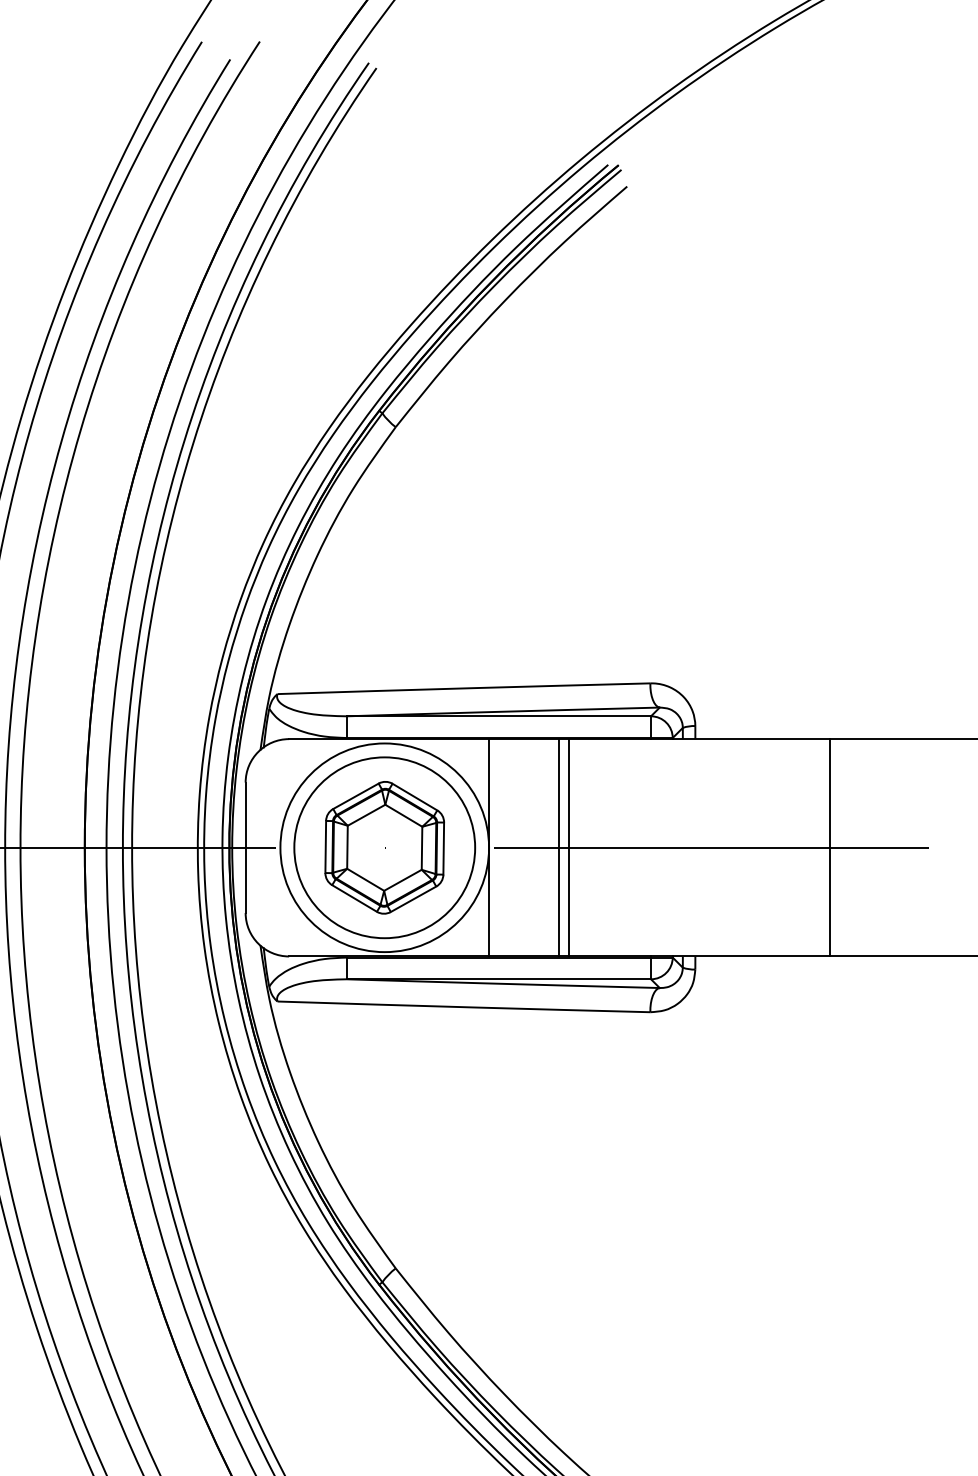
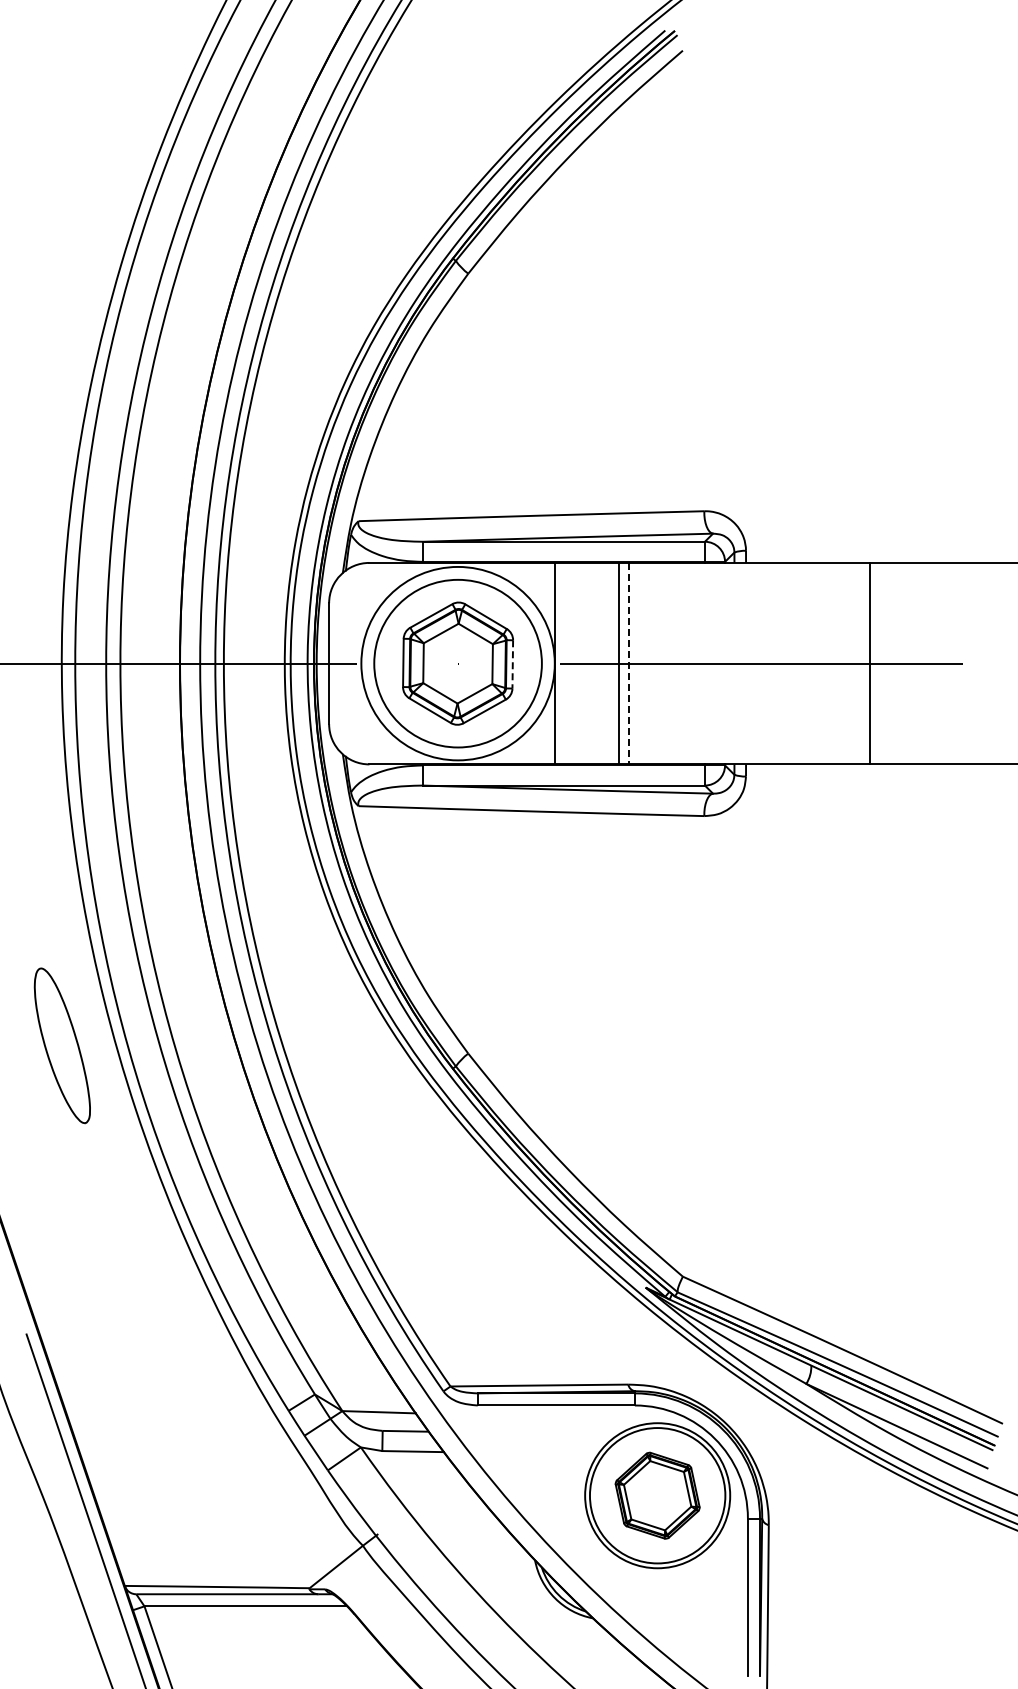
line: (568, 847) -> (628, 663), solid -> dashed
line: (443, 848) -> (512, 664), solid -> dashed

